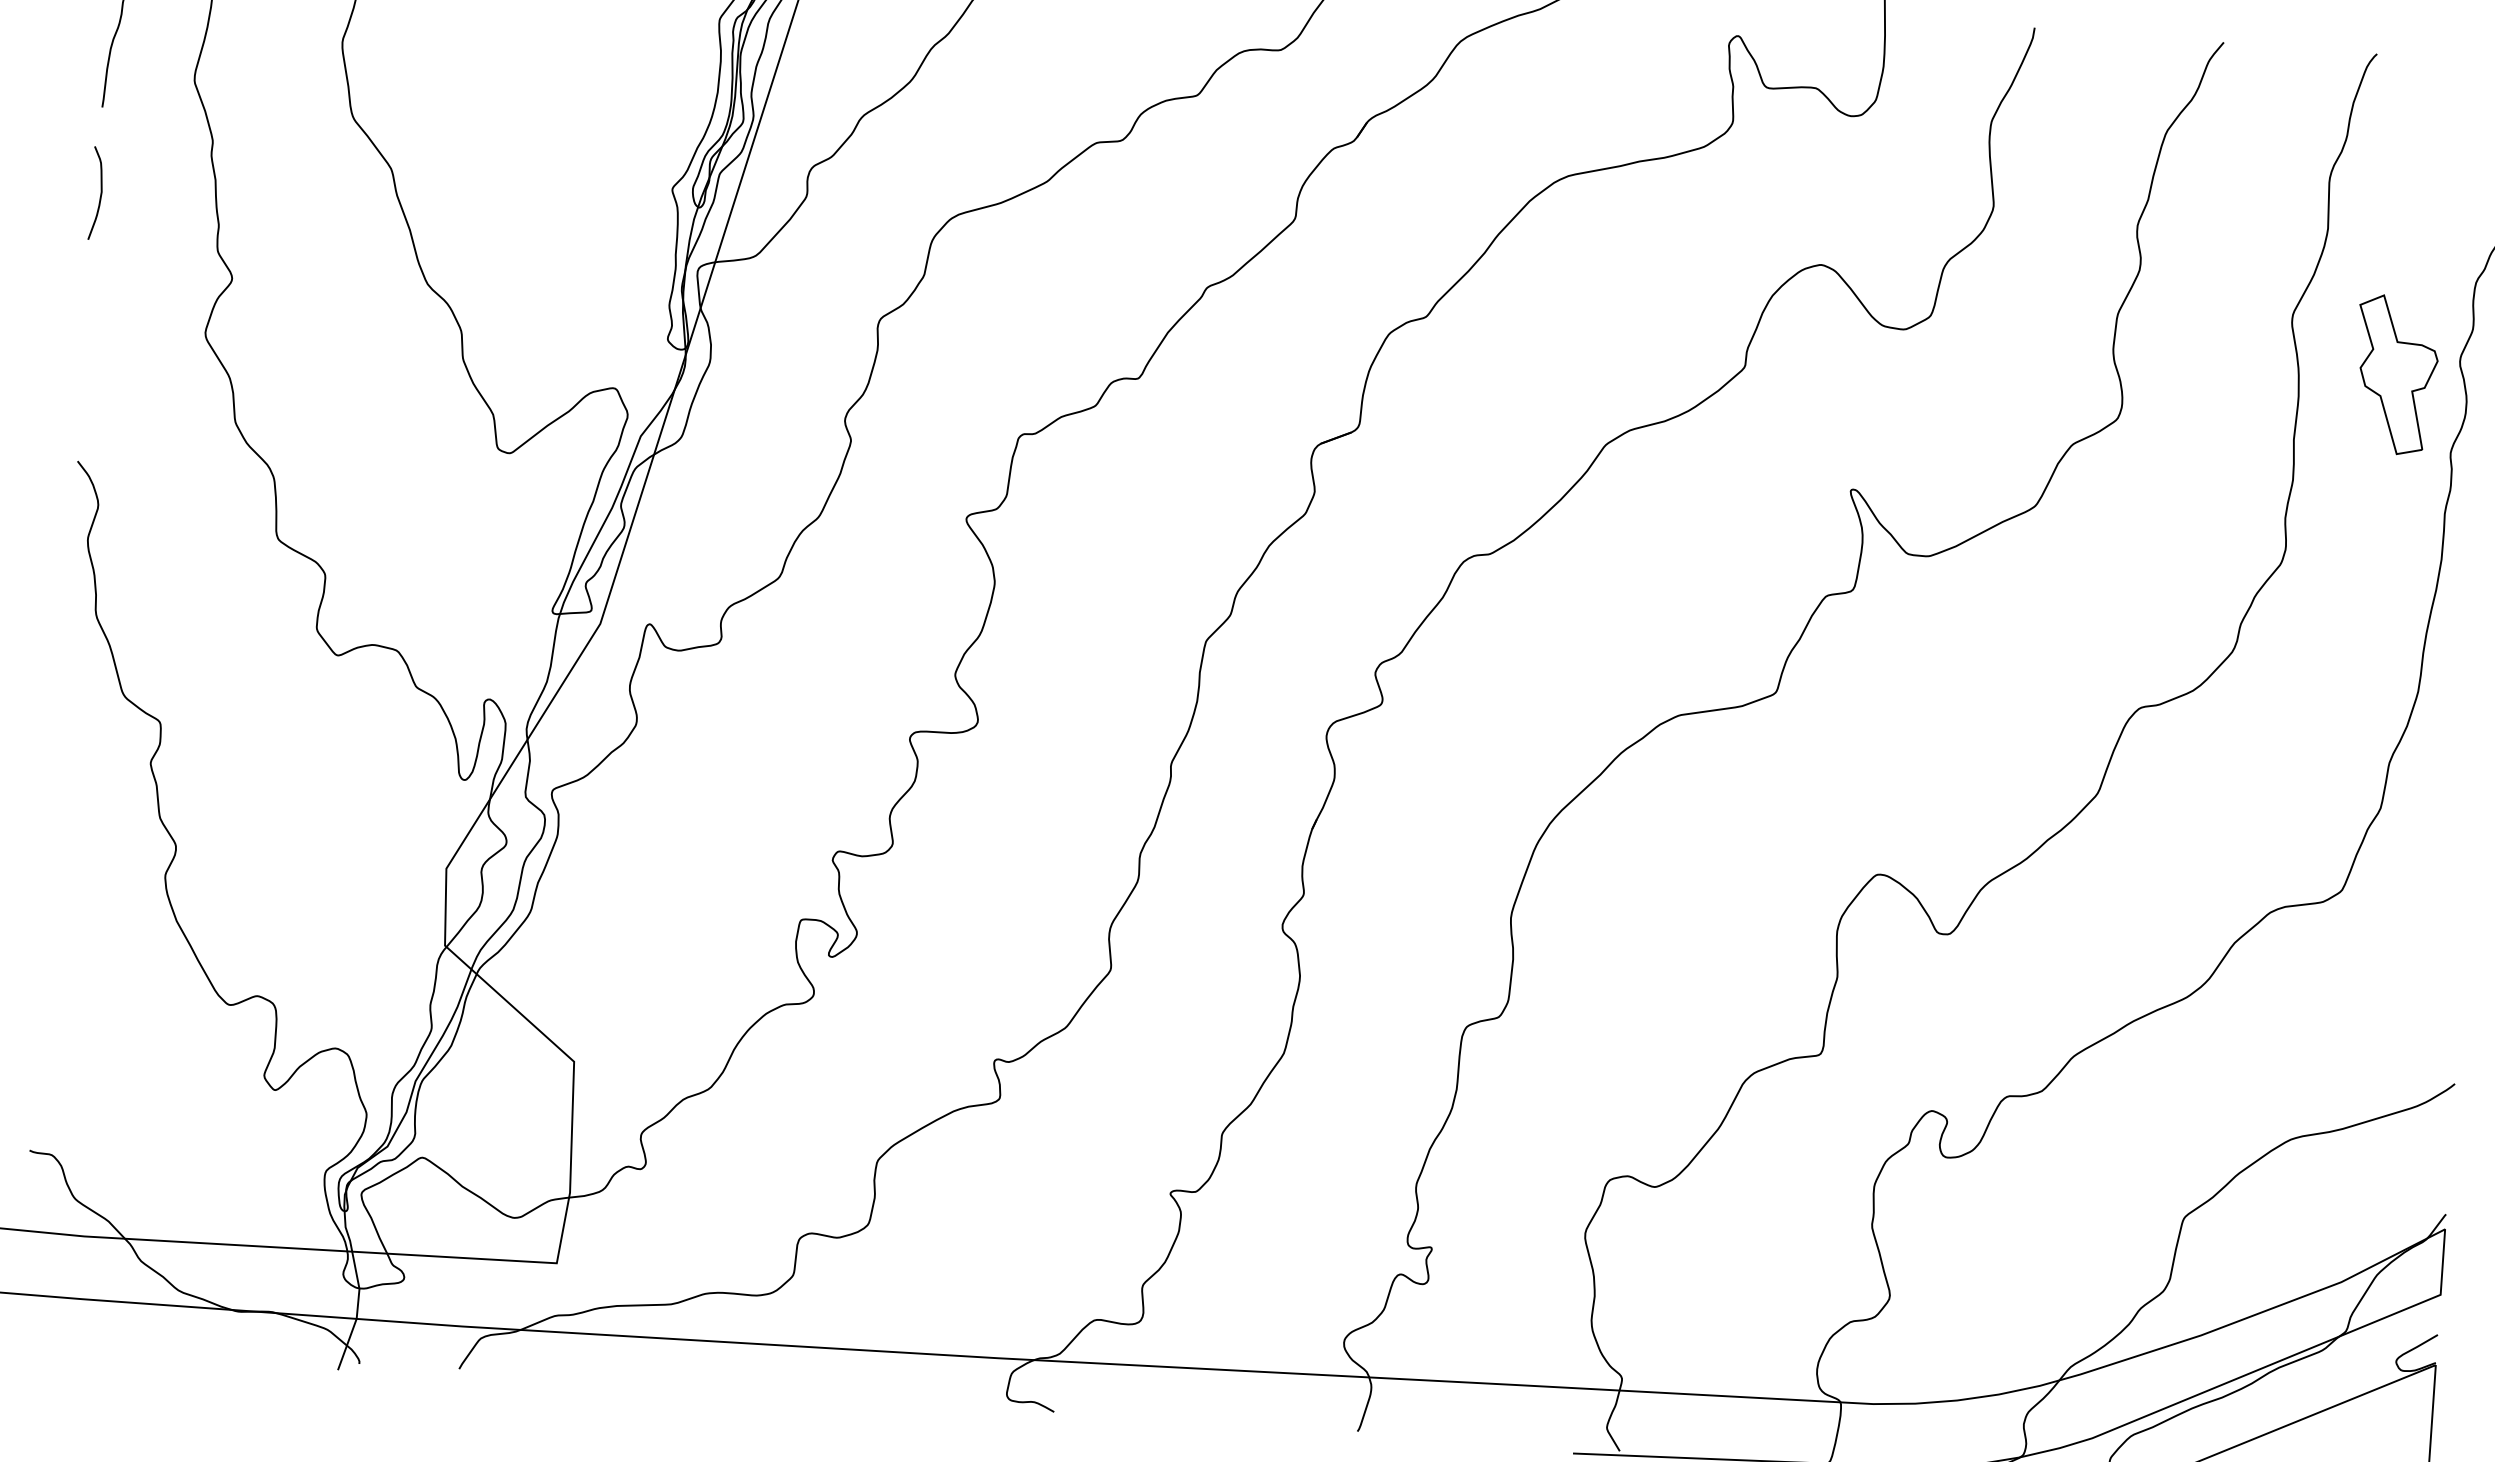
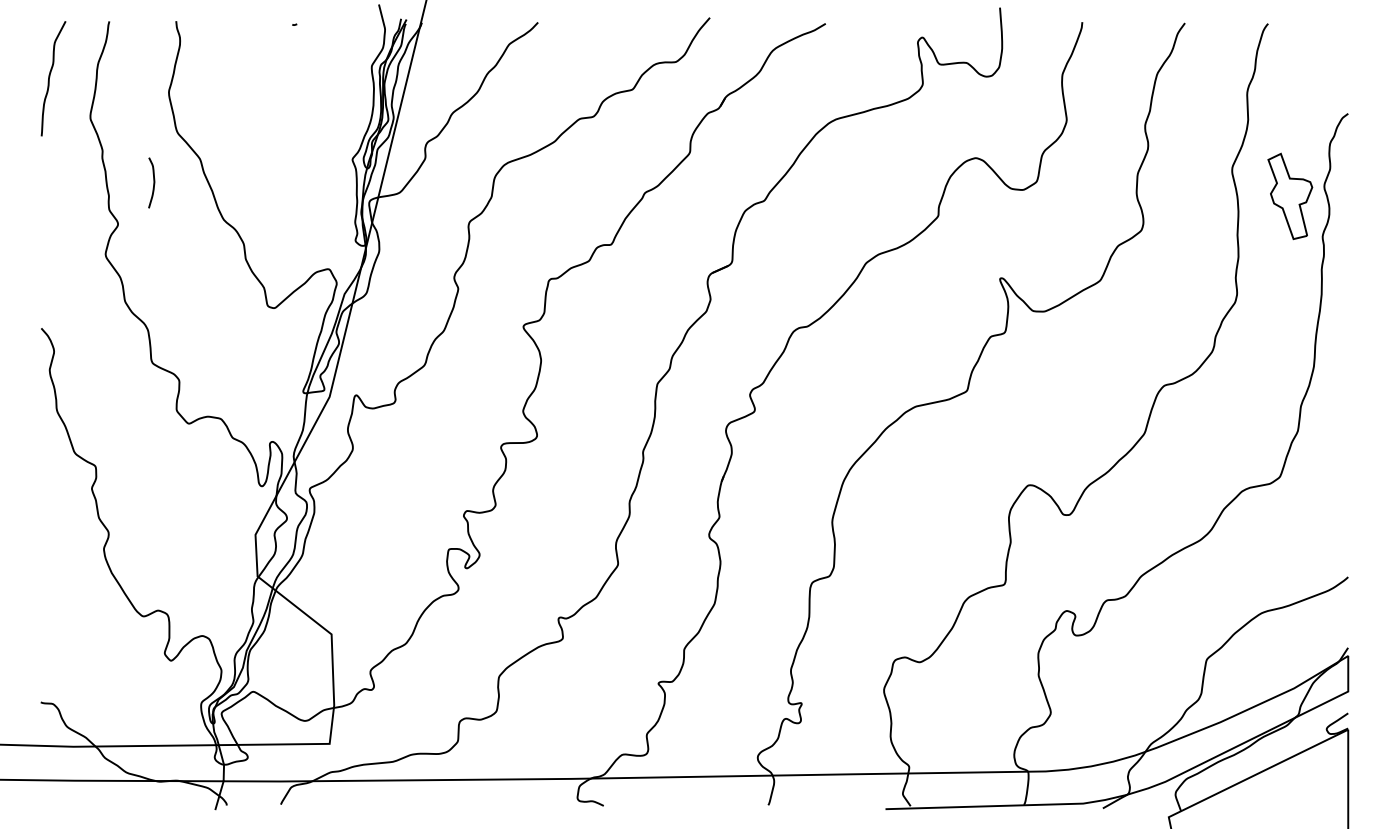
curve: (99, 192) -> (153, 182), moved

